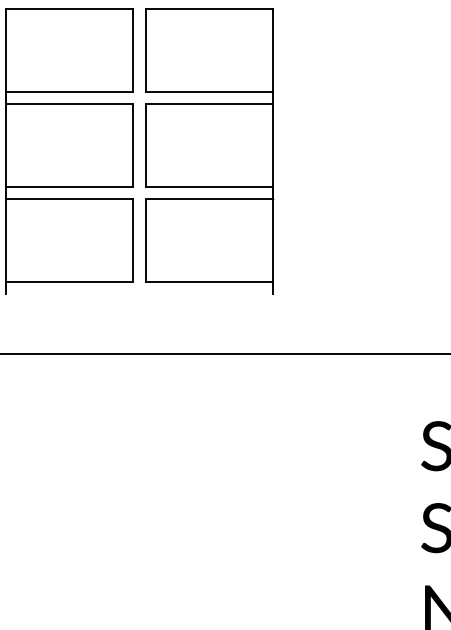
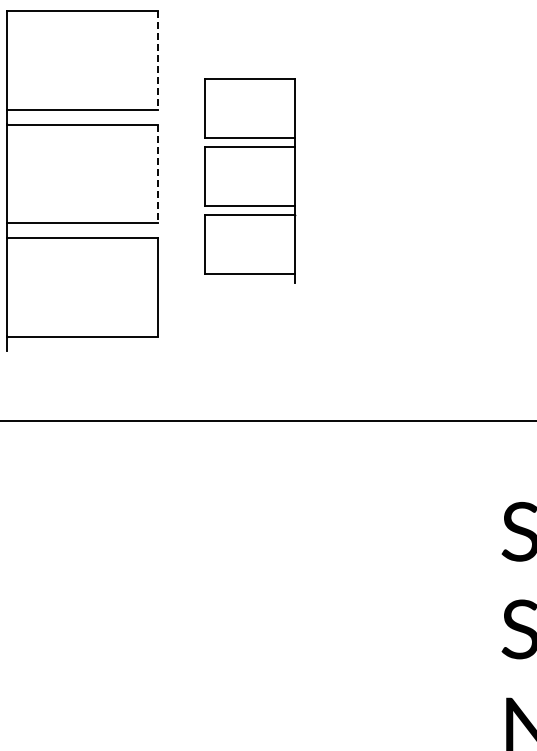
line: (132, 50) -> (157, 60), solid -> dashed
line: (132, 146) -> (157, 174), solid -> dashed
part: (209, 151) -> (249, 180), size x0.6

